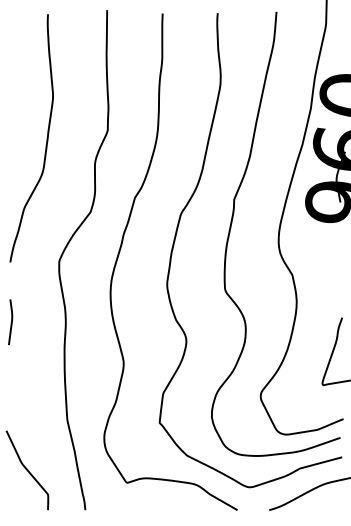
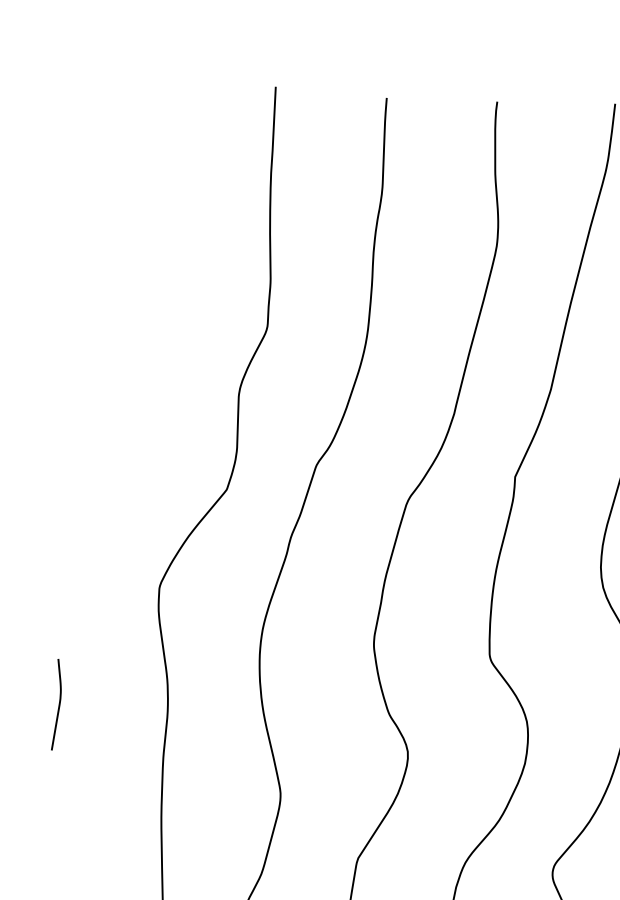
curve: (46, 138) -> (143, 339), removed

